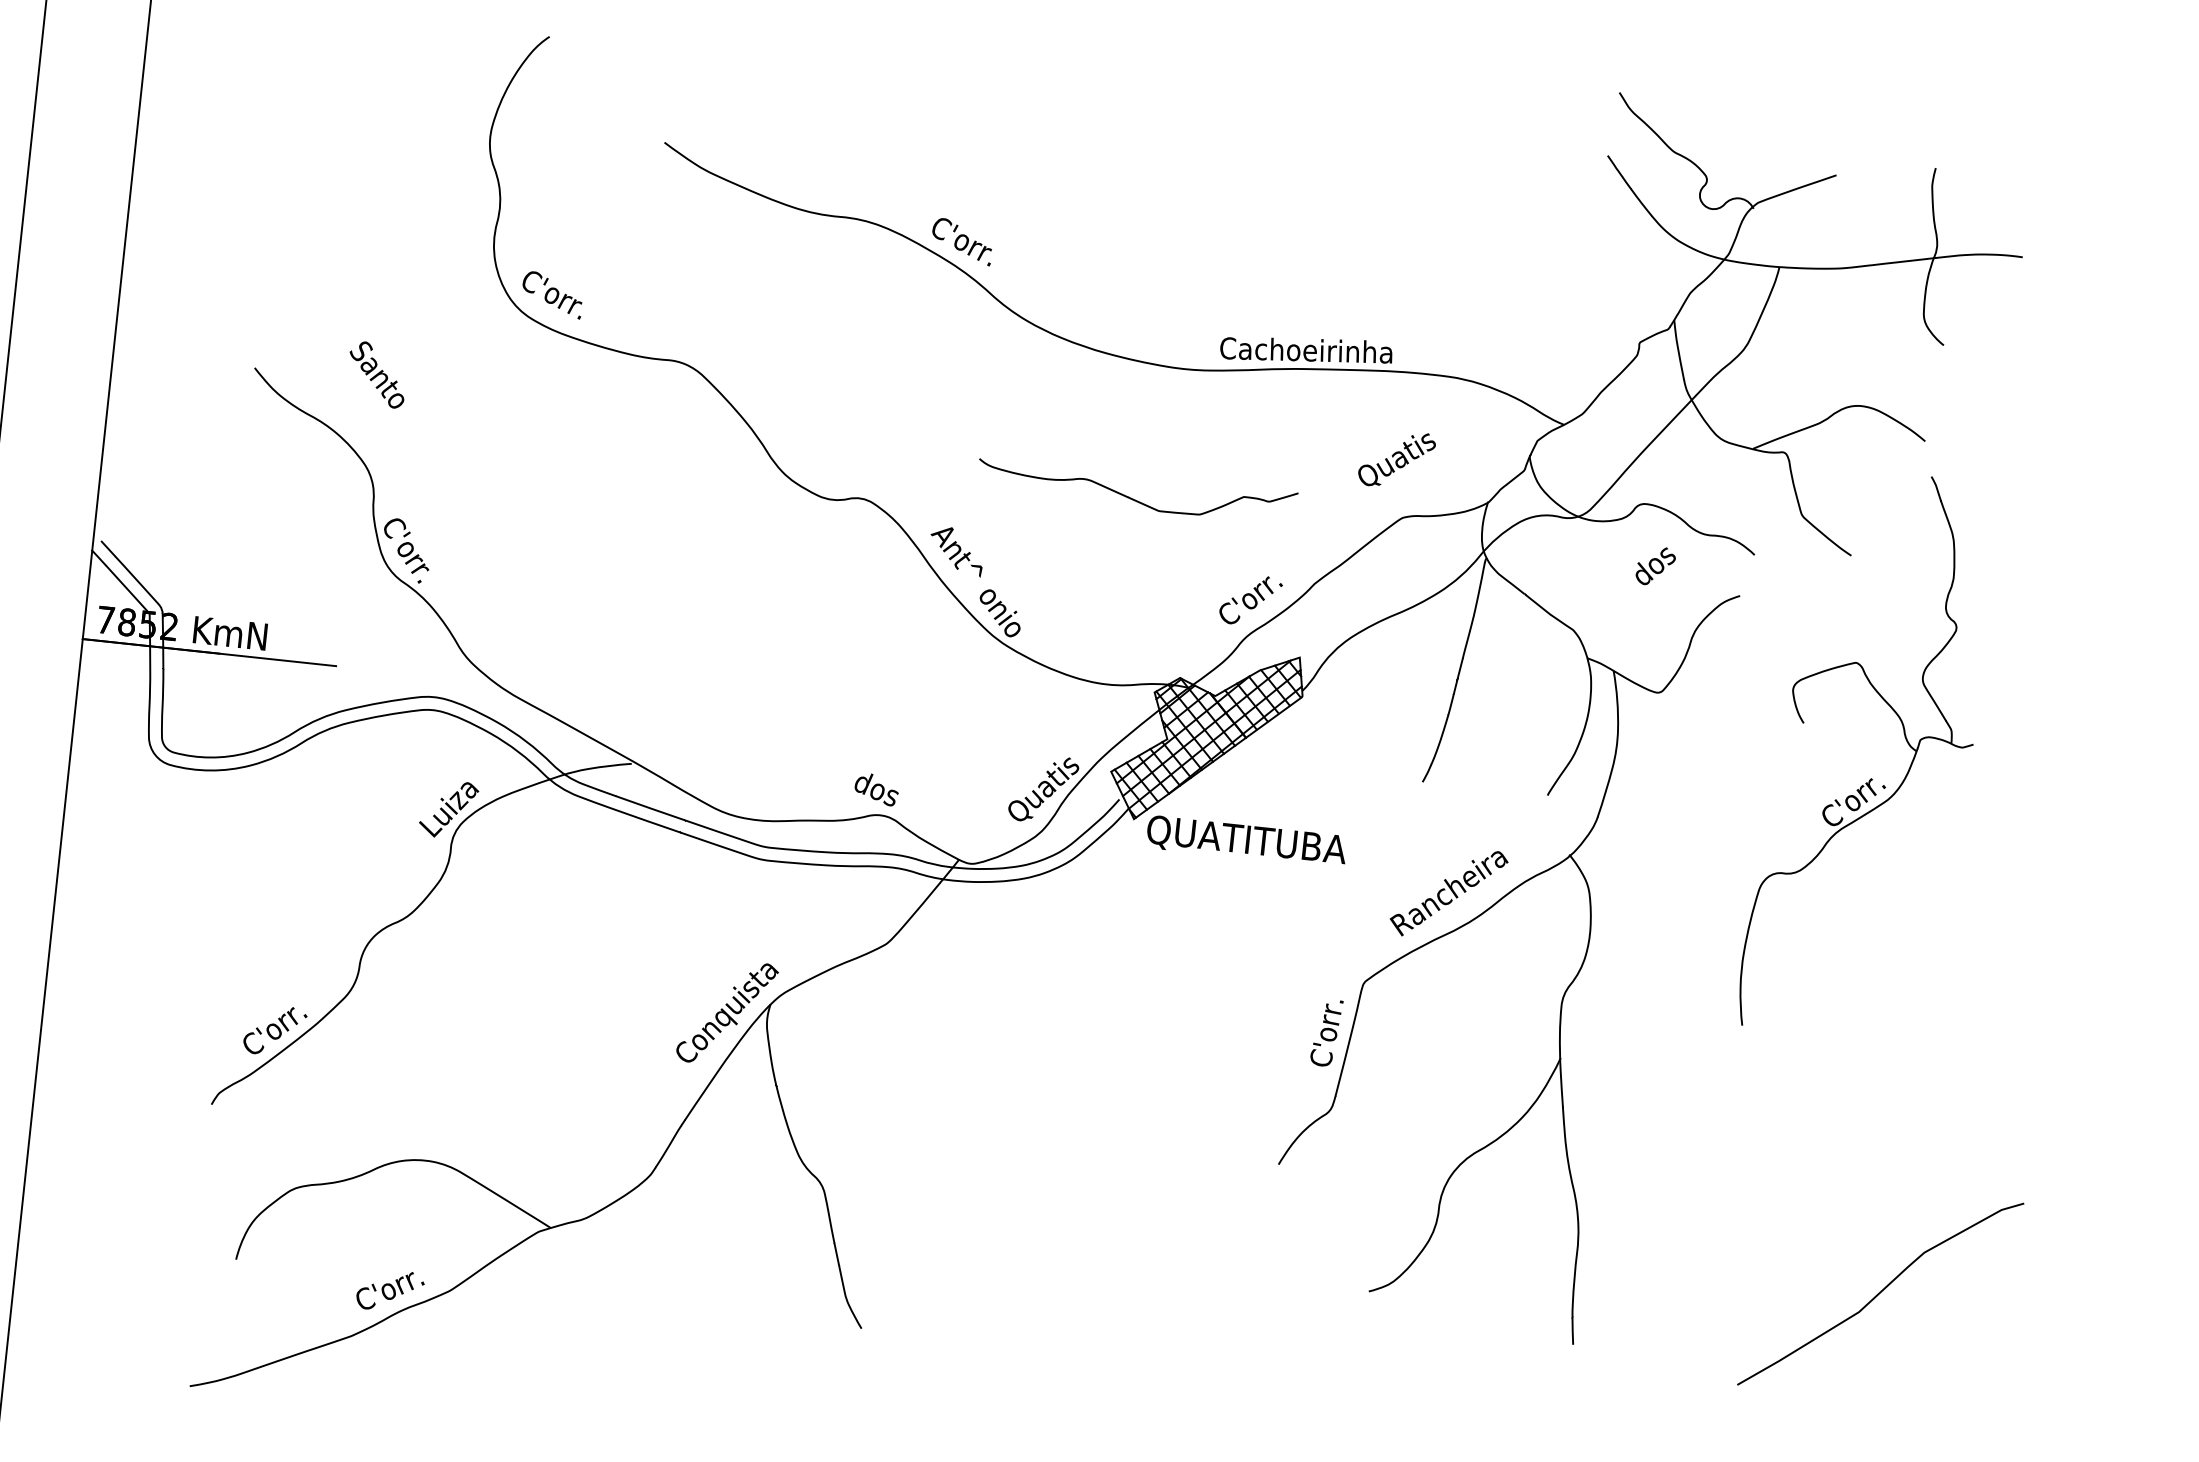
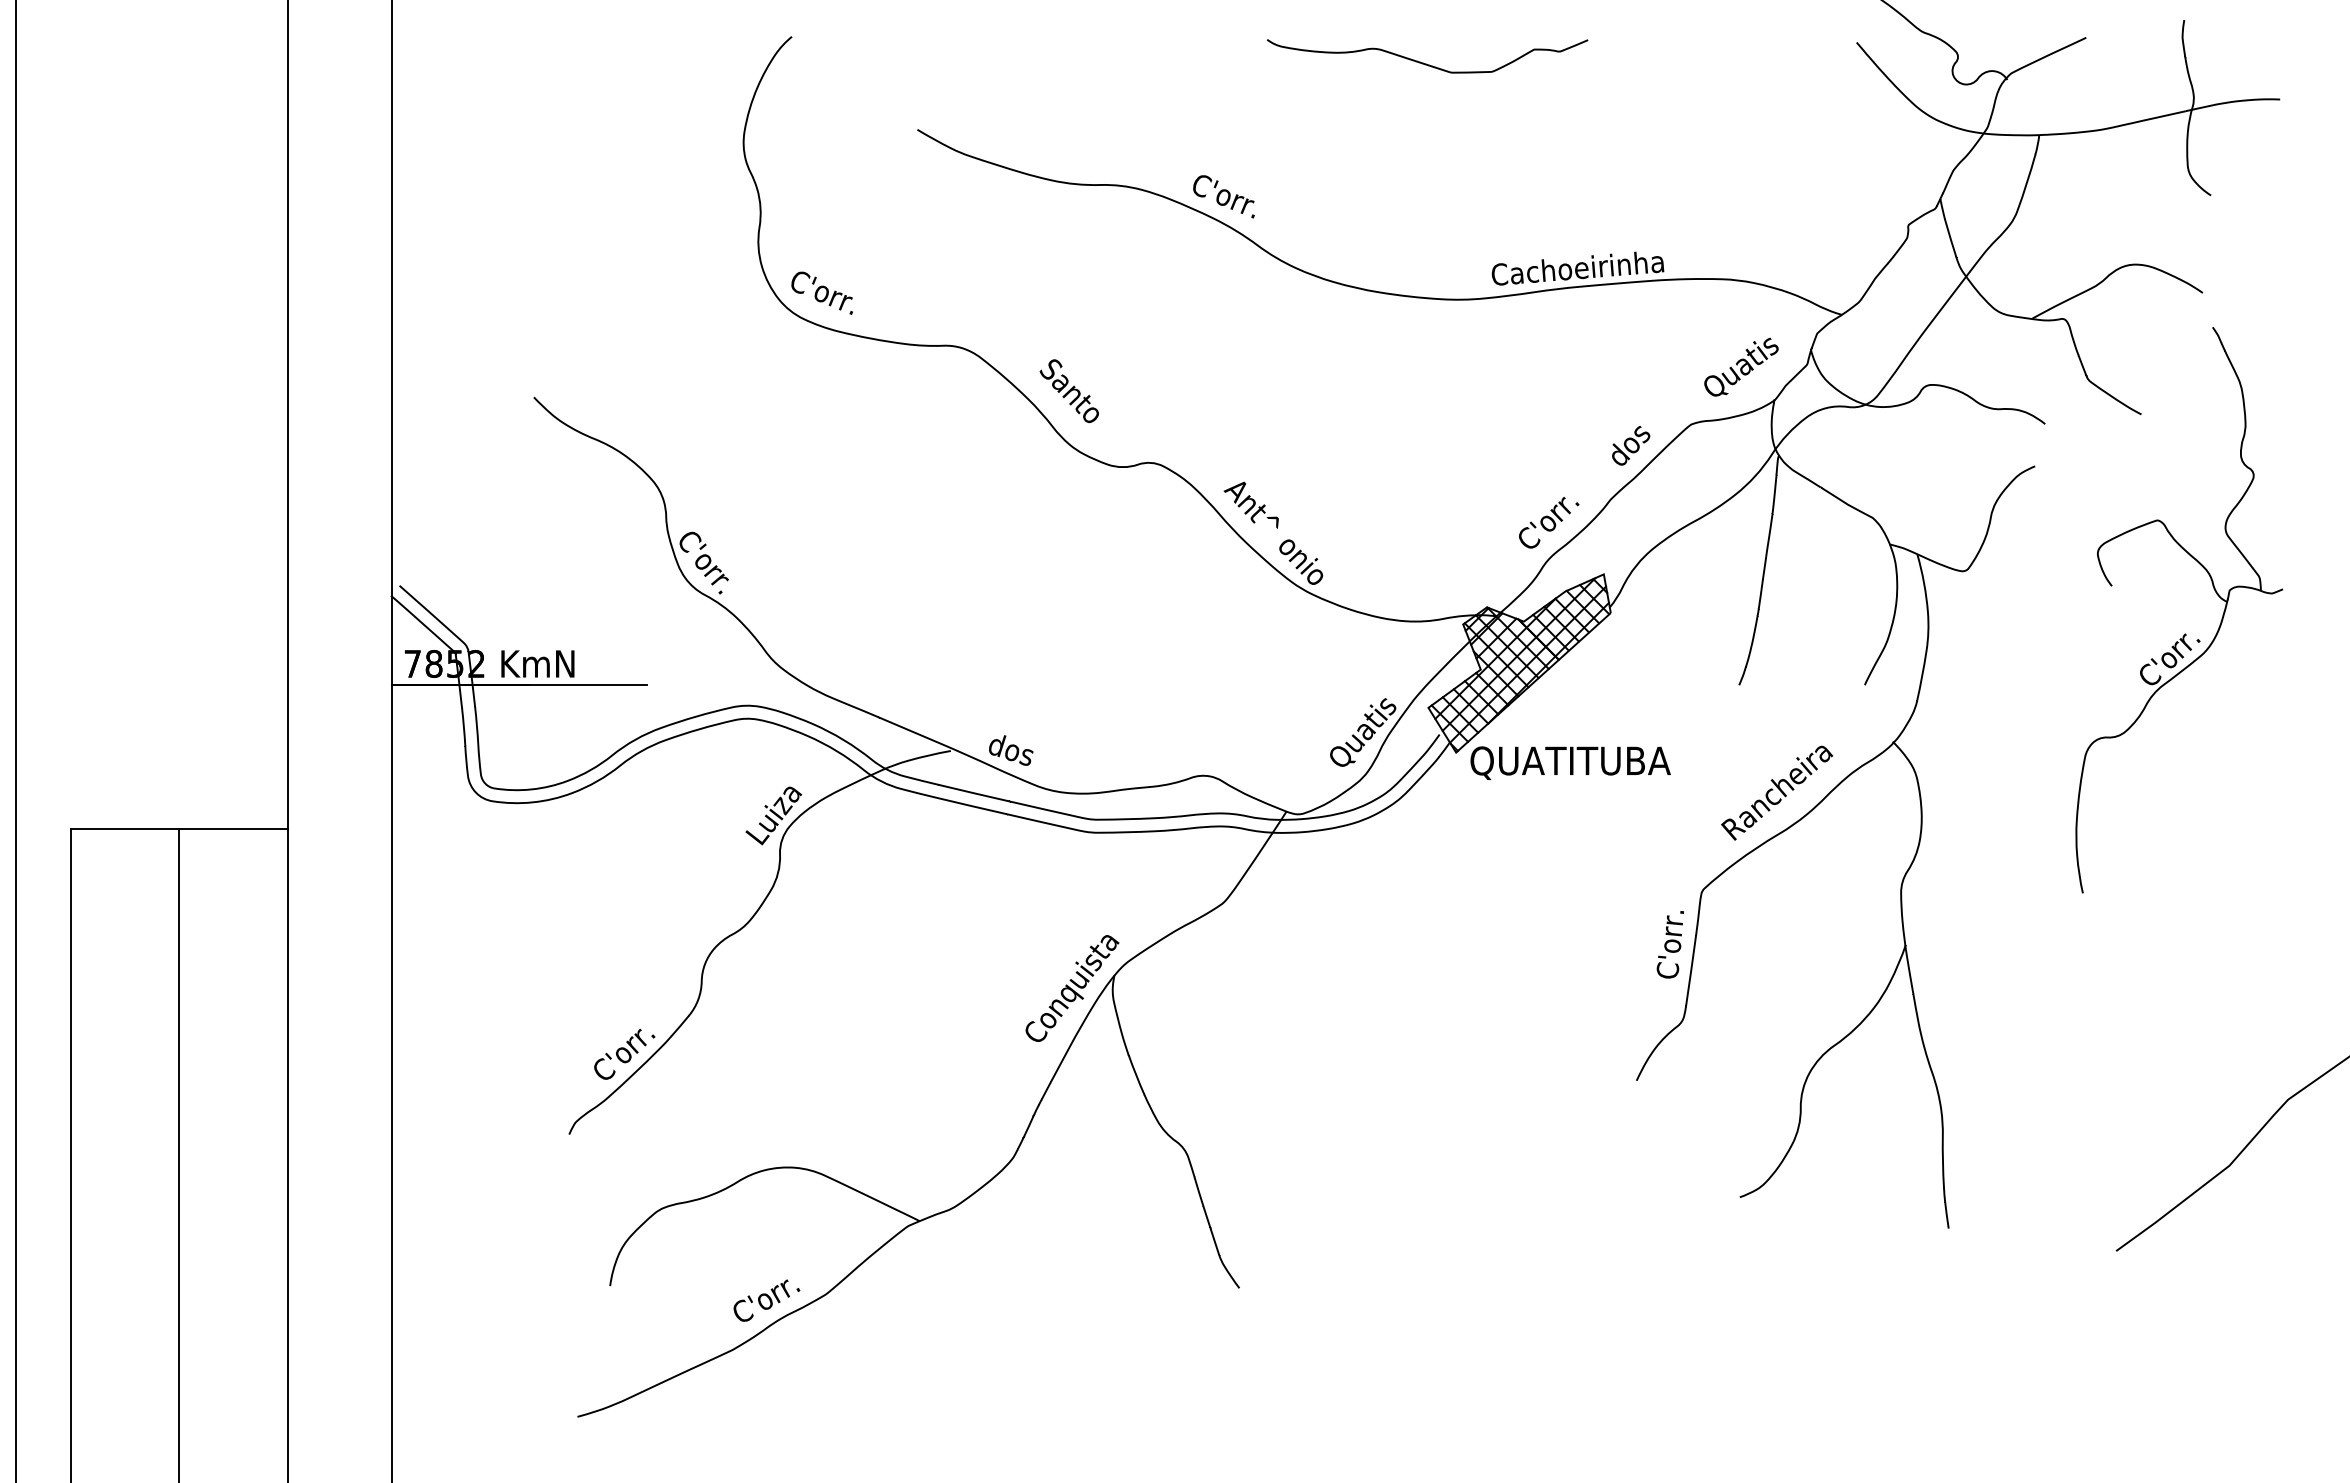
text: (376, 374) -> (1068, 391), moved
text: (1397, 458) -> (1741, 366), moved
curve: (1135, 499) -> (1426, 63), moved
text: (1656, 566) -> (1631, 445), moved
text: (877, 789) -> (1011, 750), moved

